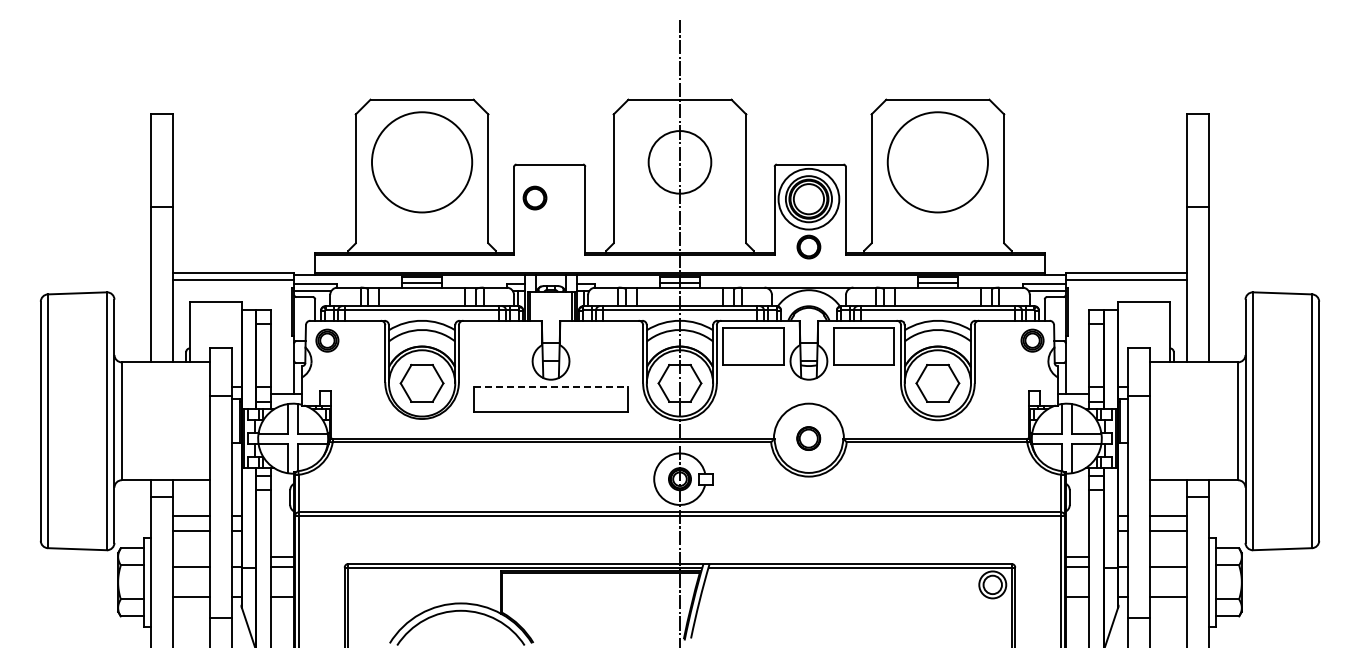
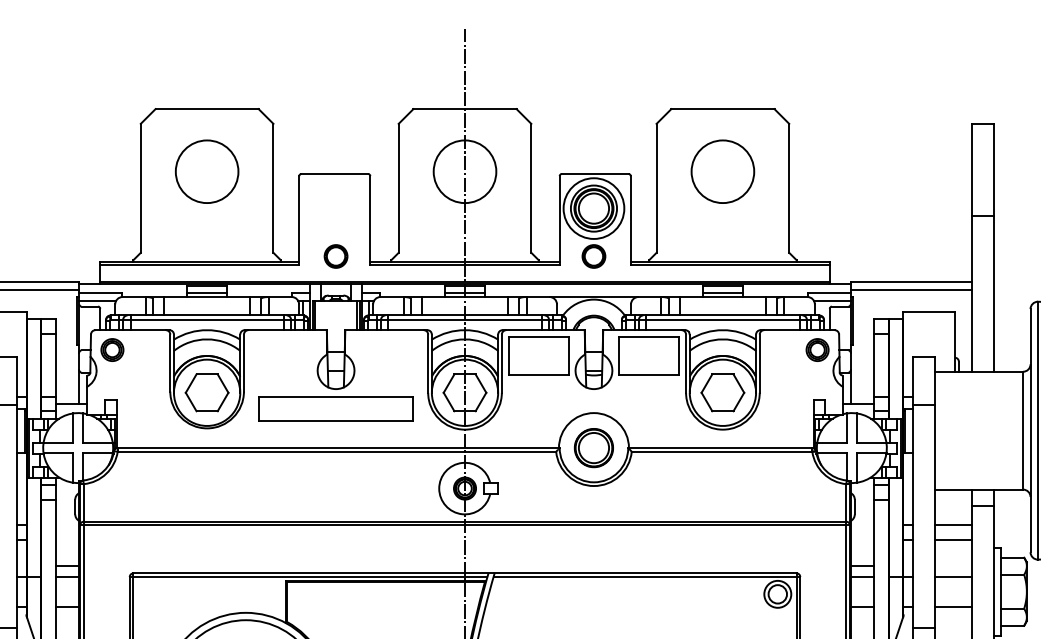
circle: (421, 162) -> (206, 171), size x0.62
circle: (937, 162) -> (722, 171), size x0.62
part: (534, 197) -> (335, 255), moved
line: (551, 387) -> (336, 396), dashed -> solid
part: (808, 438) -> (593, 447), size x1.67

